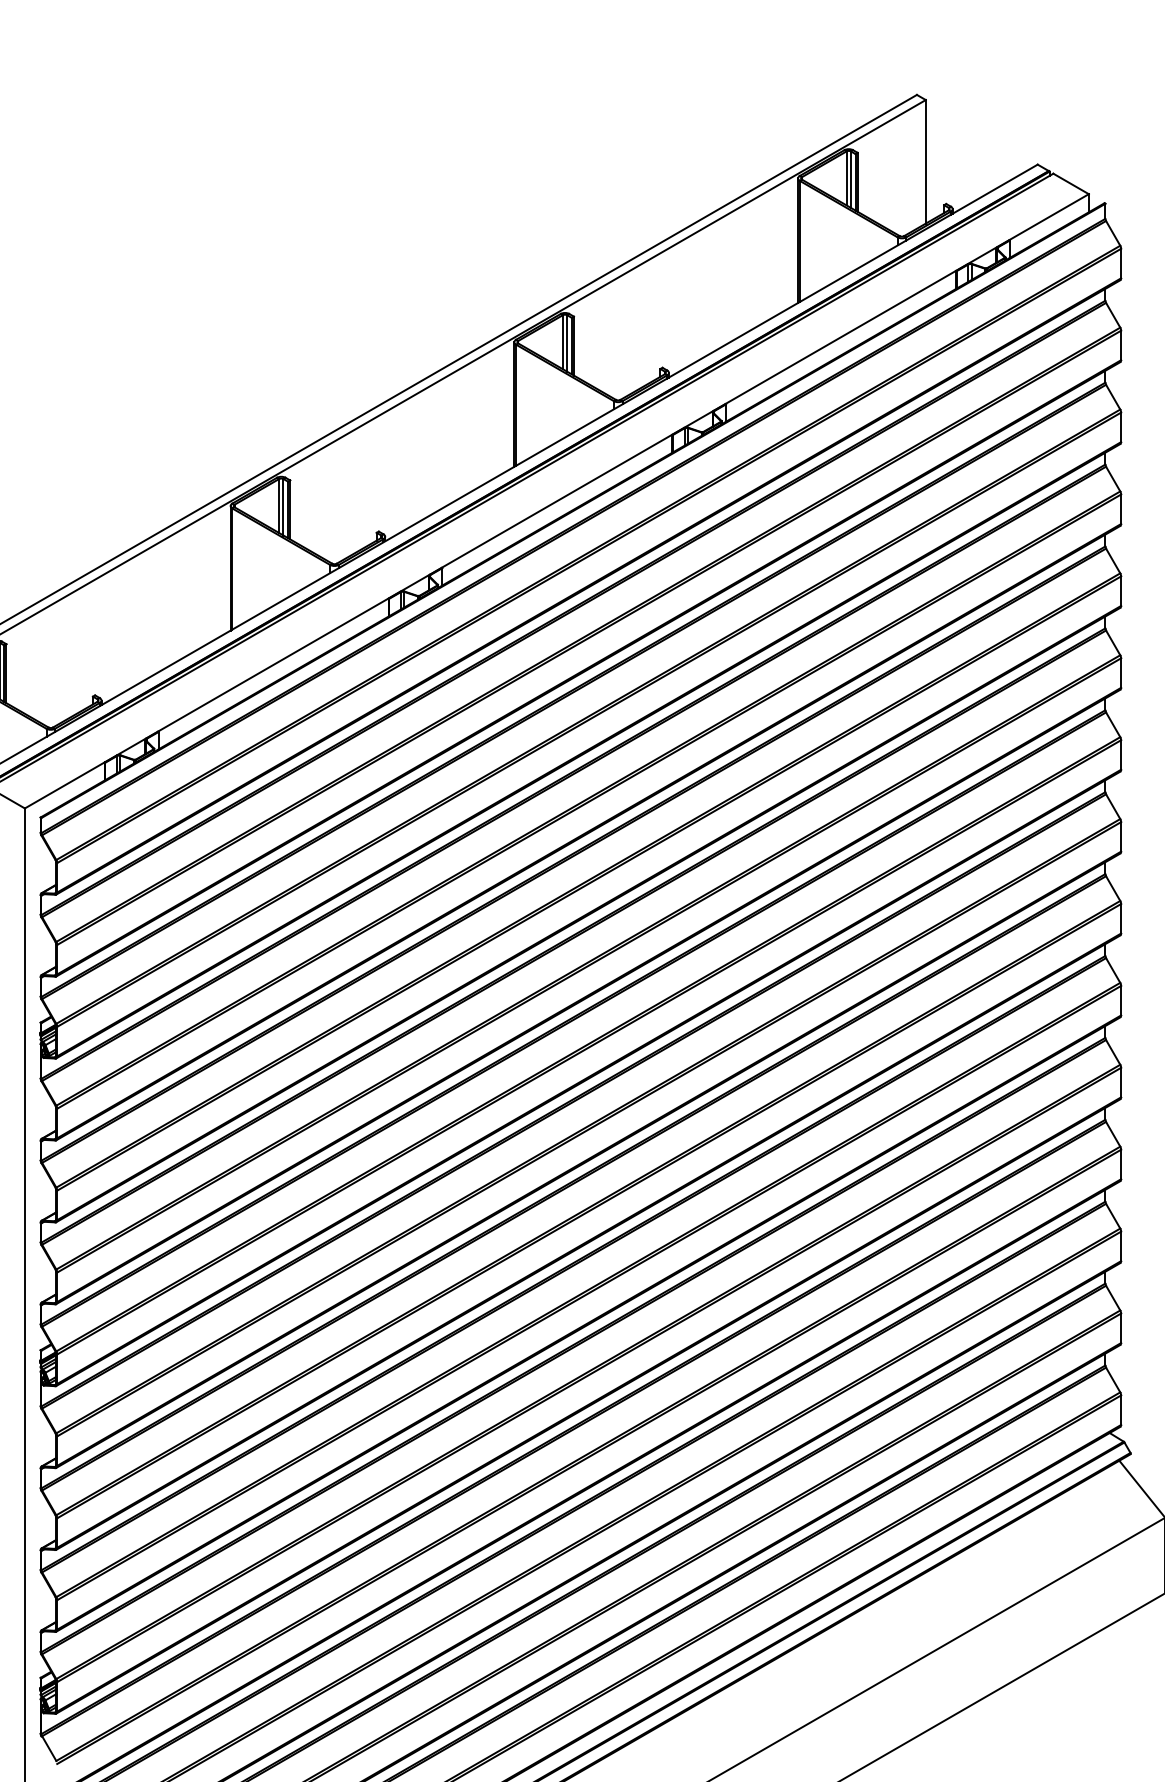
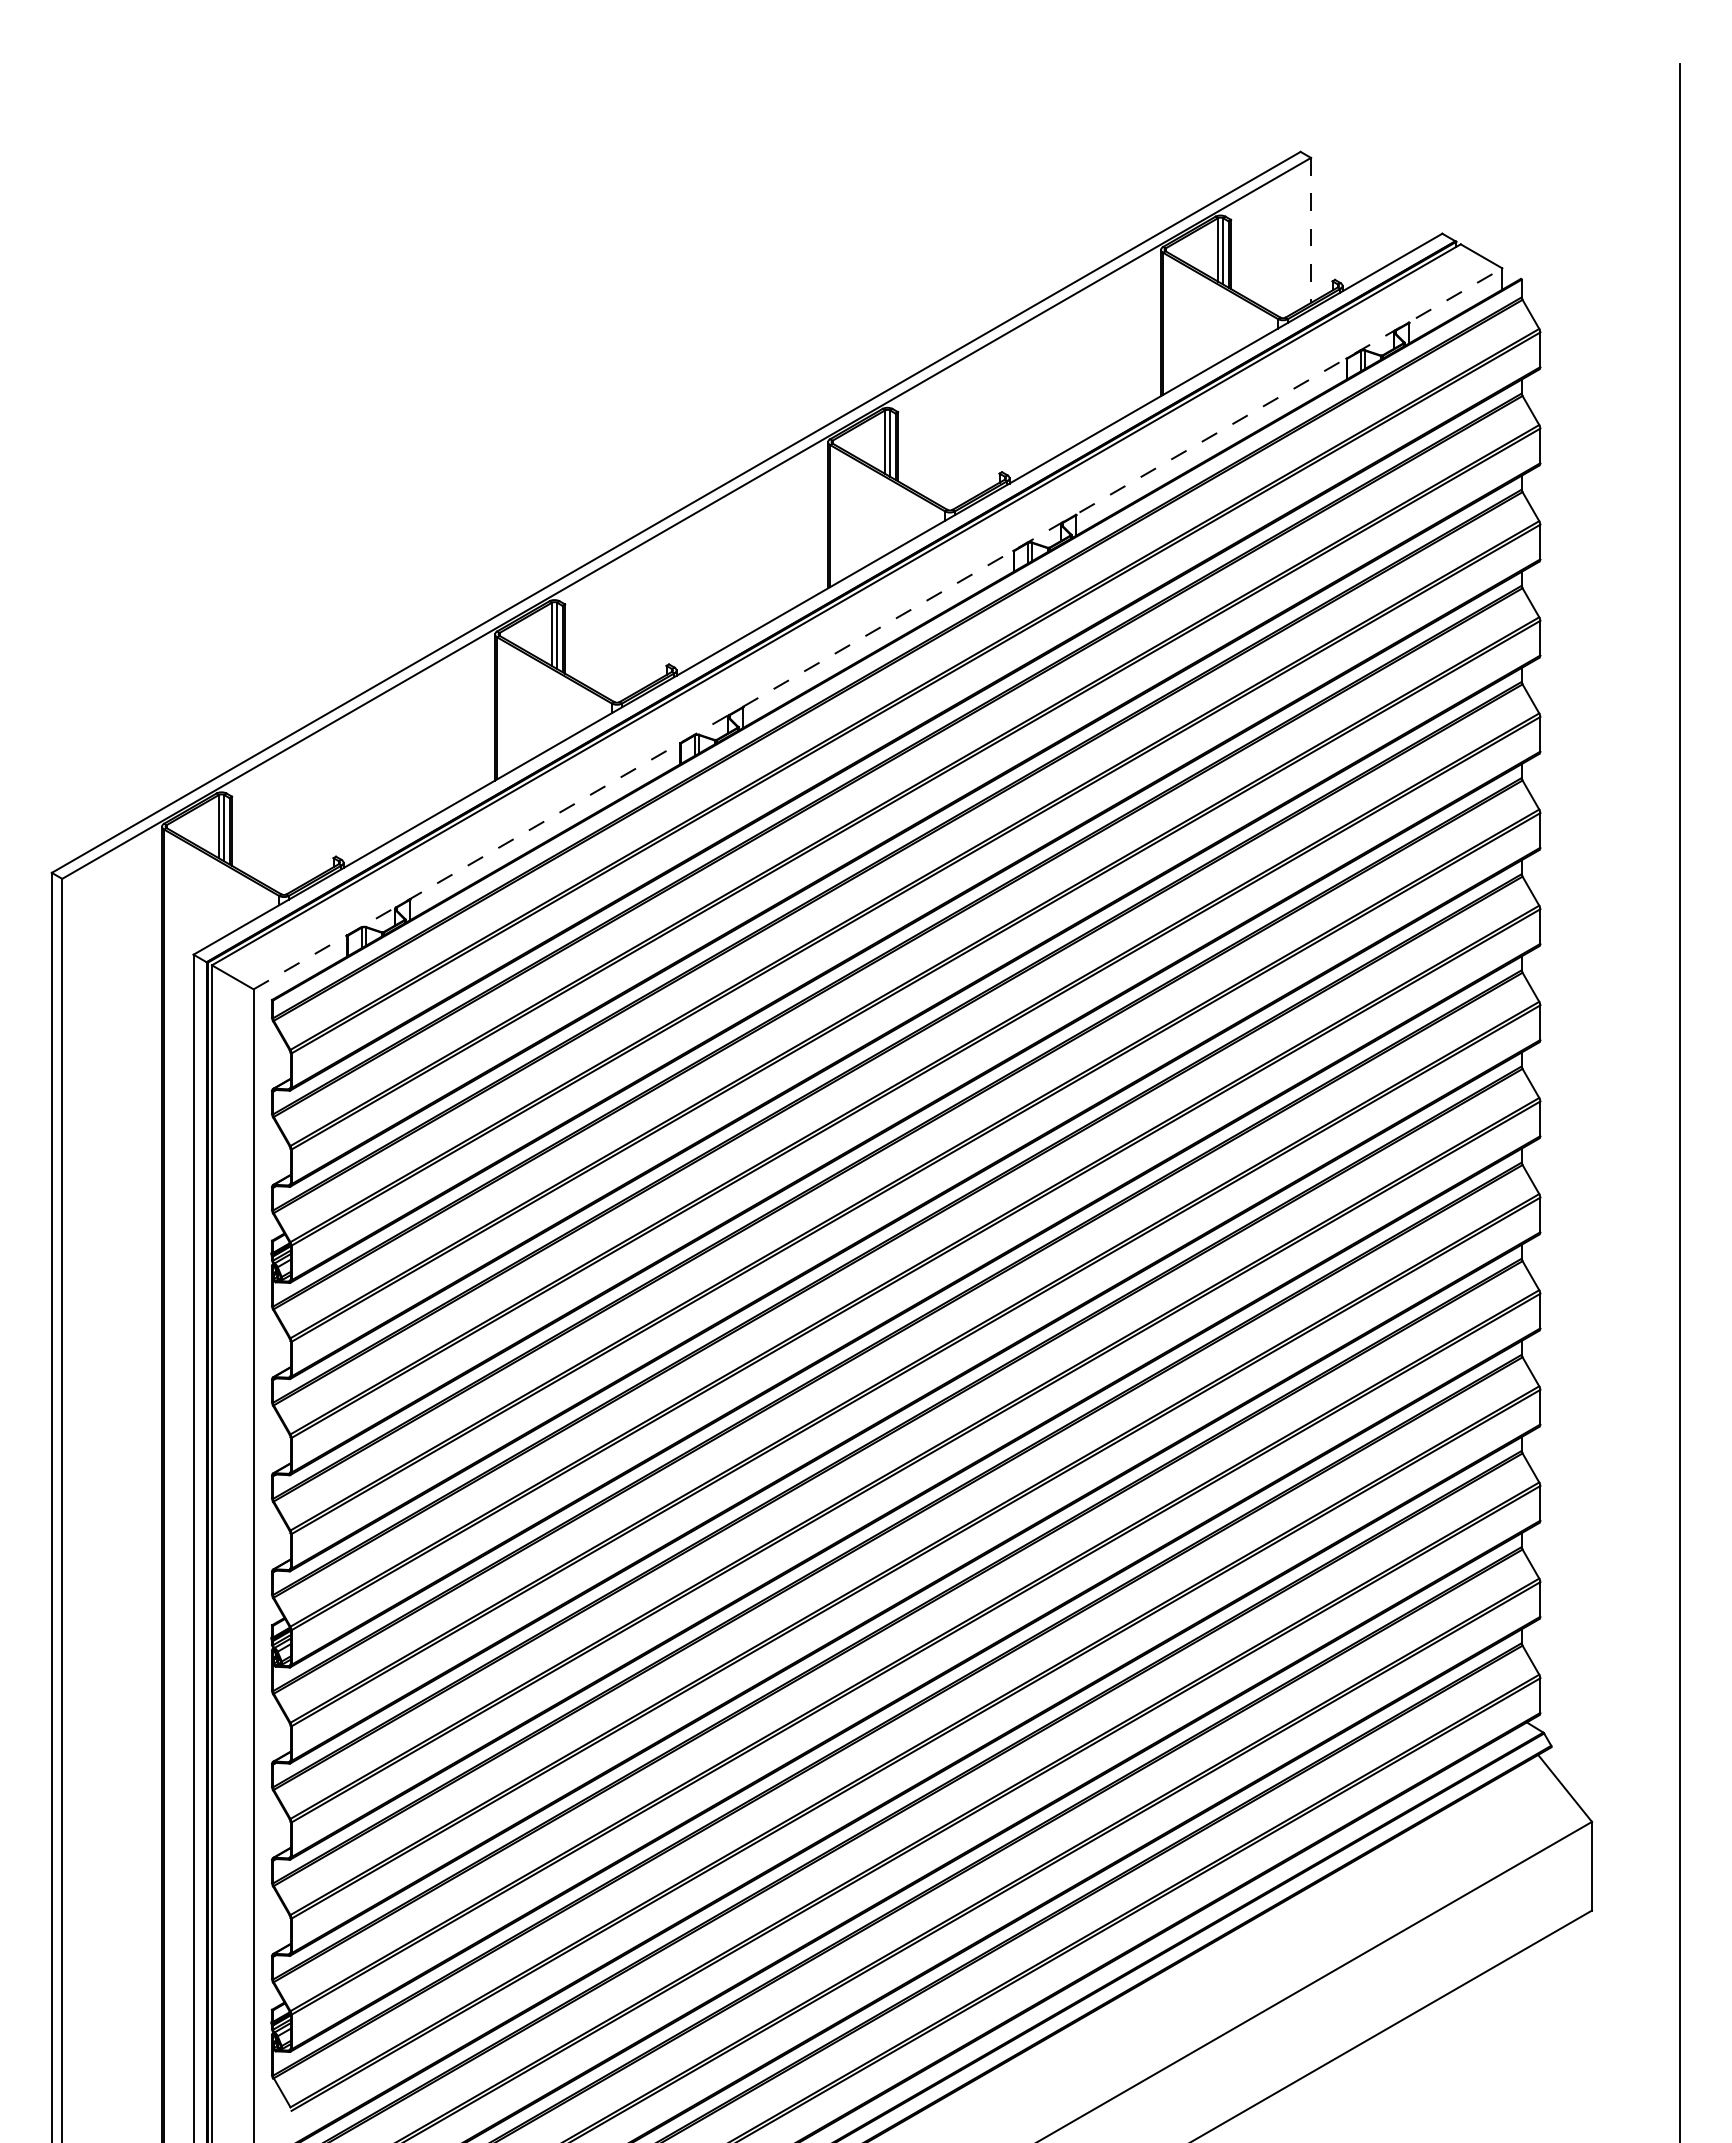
line: (926, 161) -> (1311, 230), solid -> dashed
line: (557, 500) -> (878, 628), solid -> dashed

